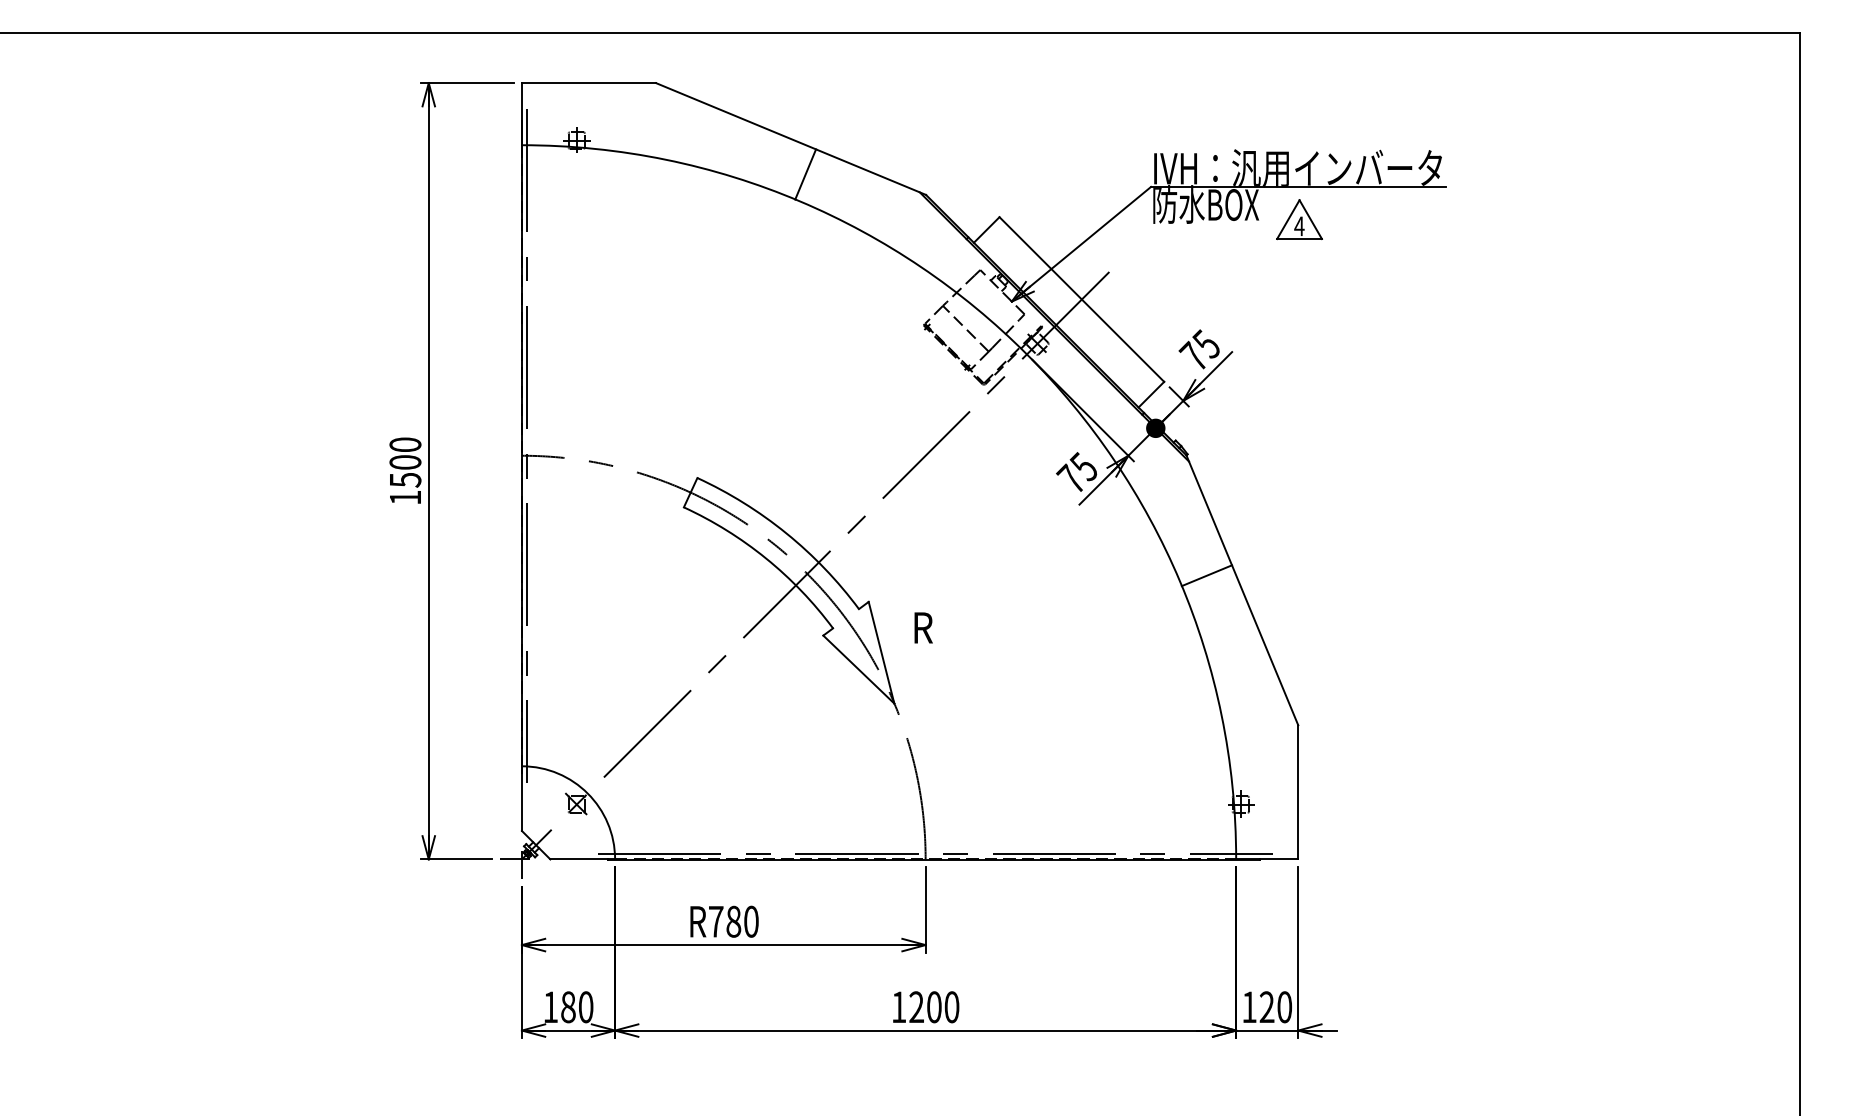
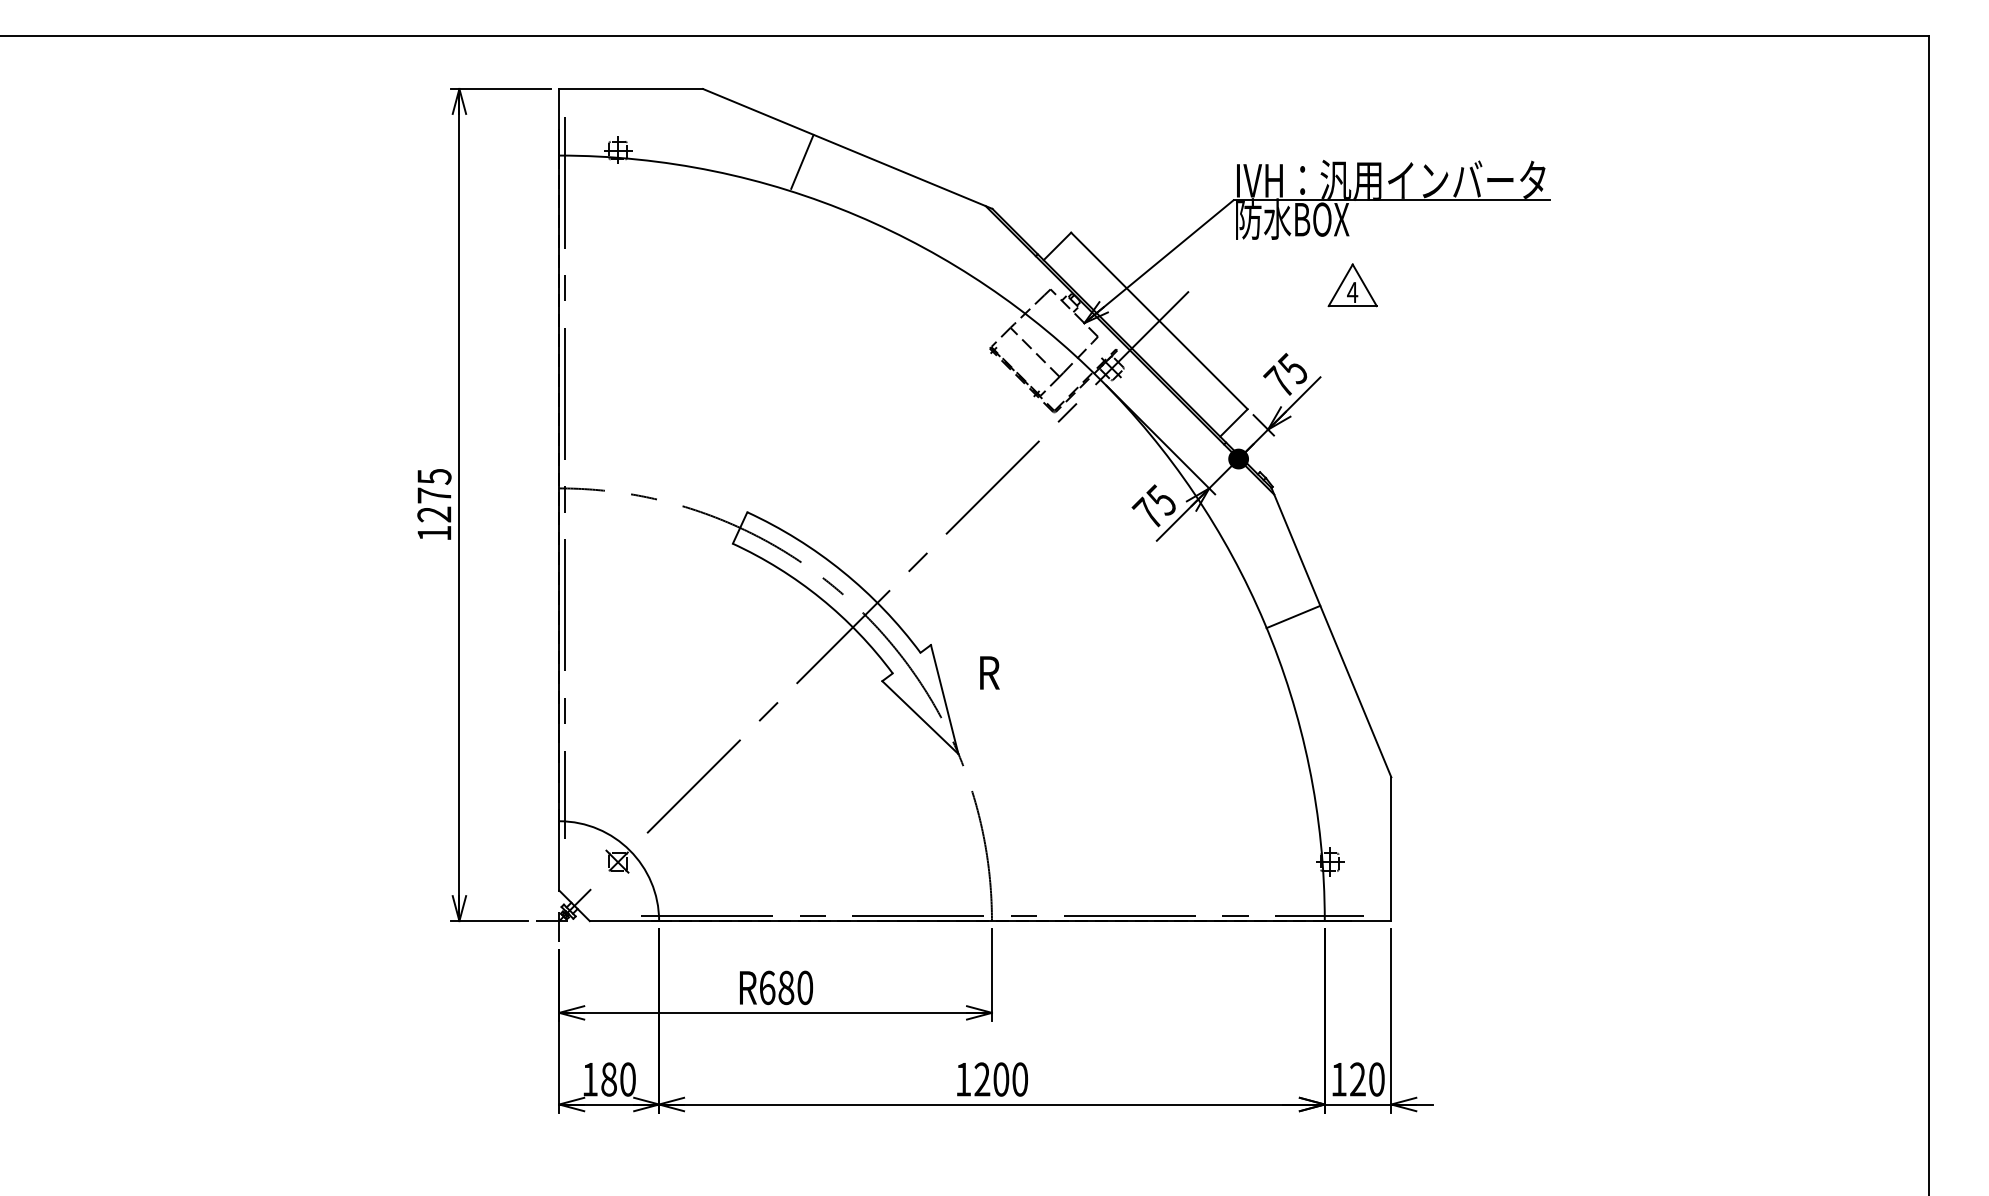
line: (805, 174) -> (802, 161), moved
part: (1299, 219) -> (1352, 285), moved
text: (405, 462) -> (434, 495), 1500 -> 1275
text: (716, 921) -> (767, 987), R780 -> R680

